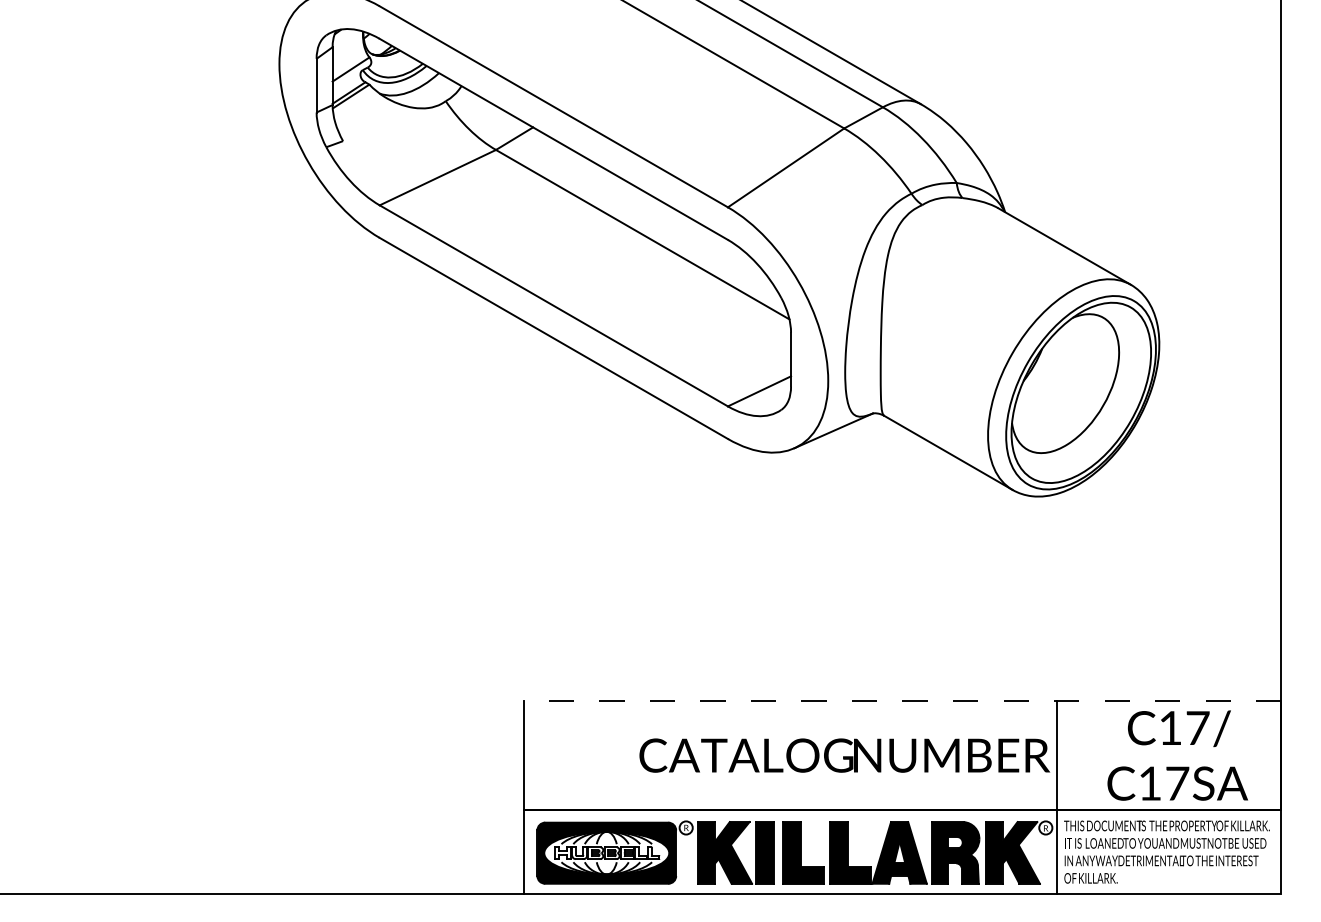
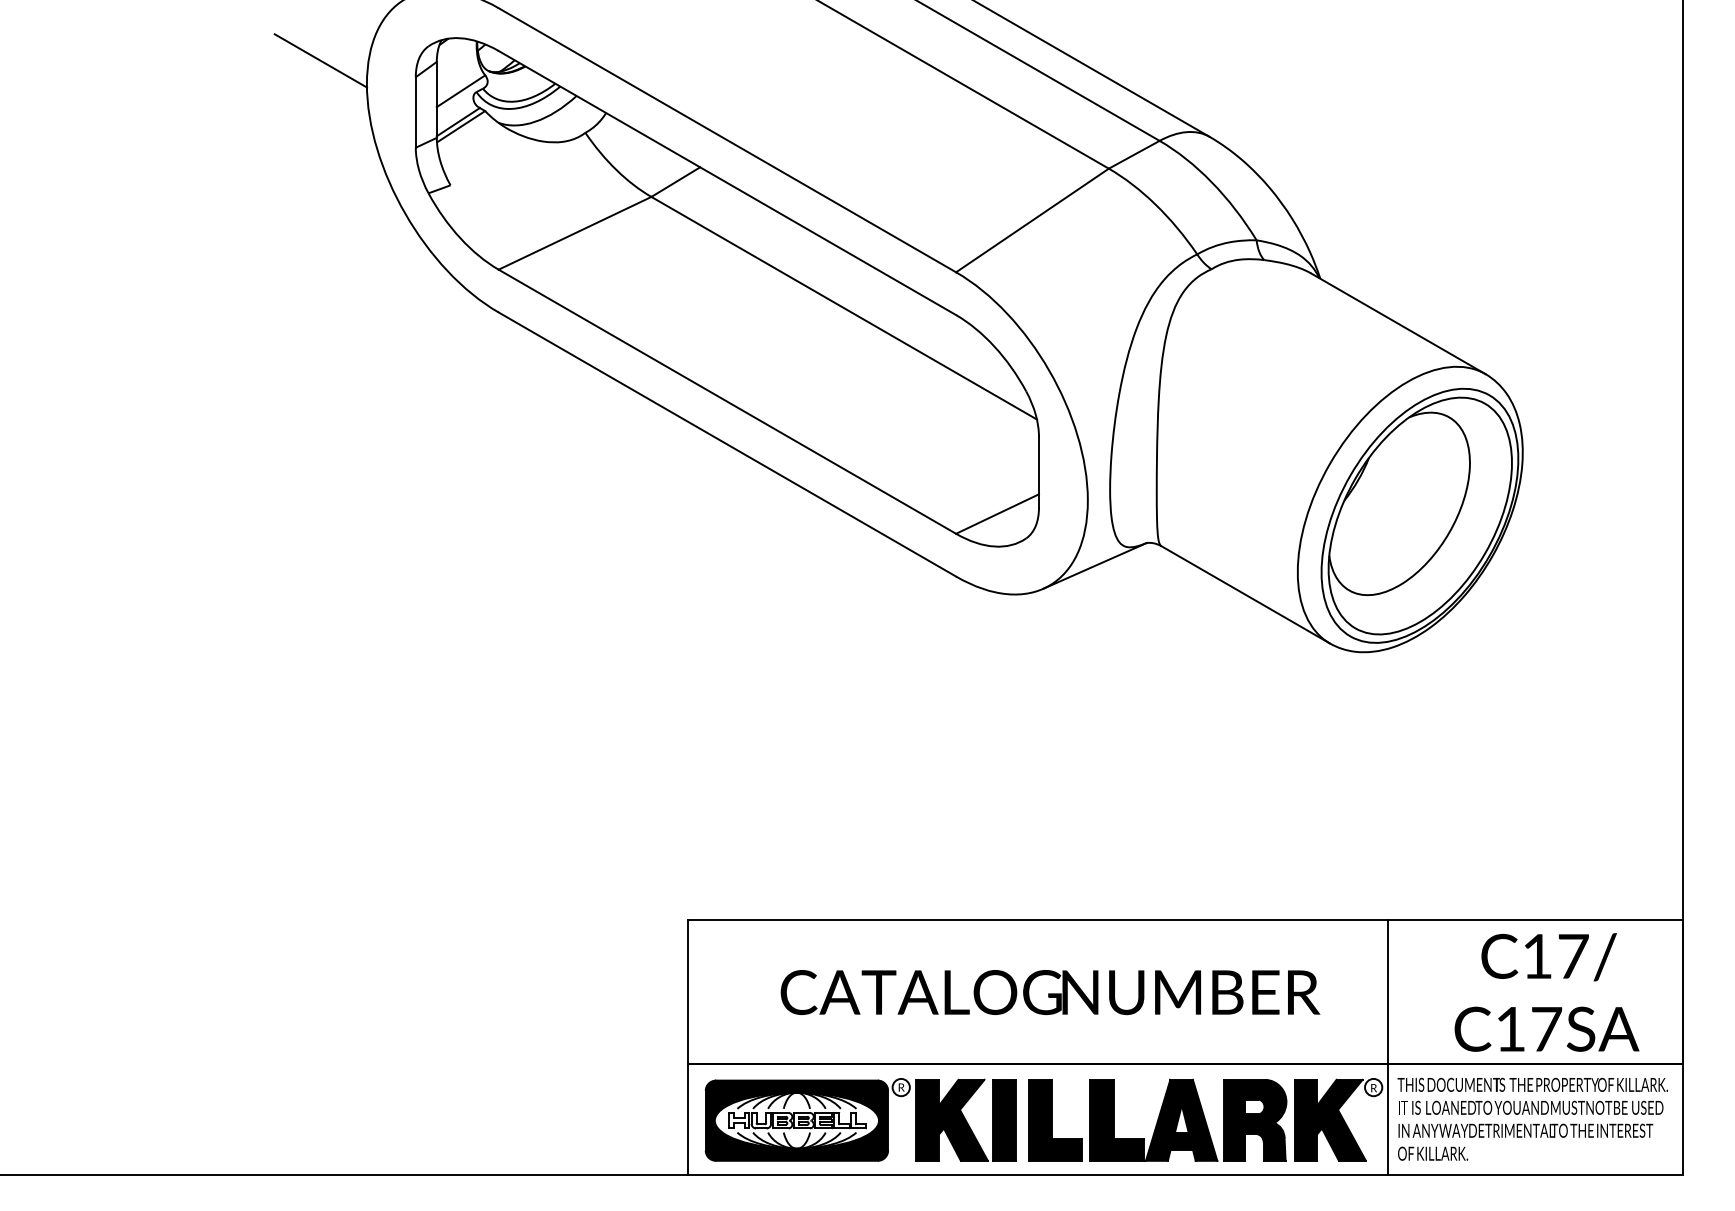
line: (244, 46) -> (321, 61), added
line: (902, 700) -> (1185, 920), dashed -> solid
text: (844, 755) -> (1050, 992), moved

